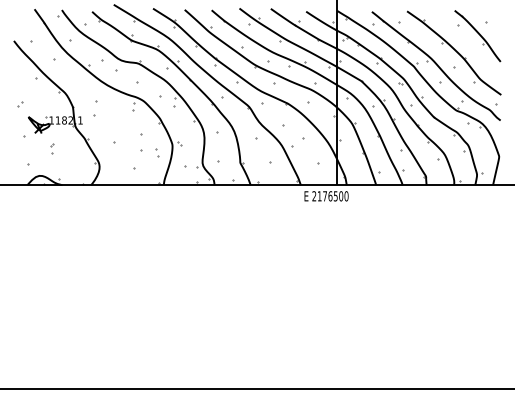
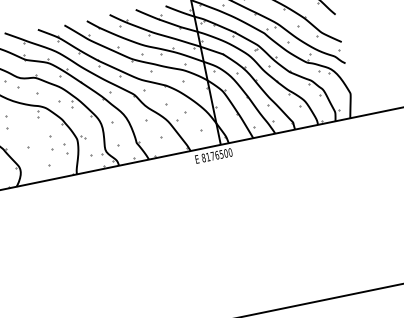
part: (157, 152) -> (66, 148), size x1.6
text: (314, 196) -> (203, 158), 2176500 -> 8176500

